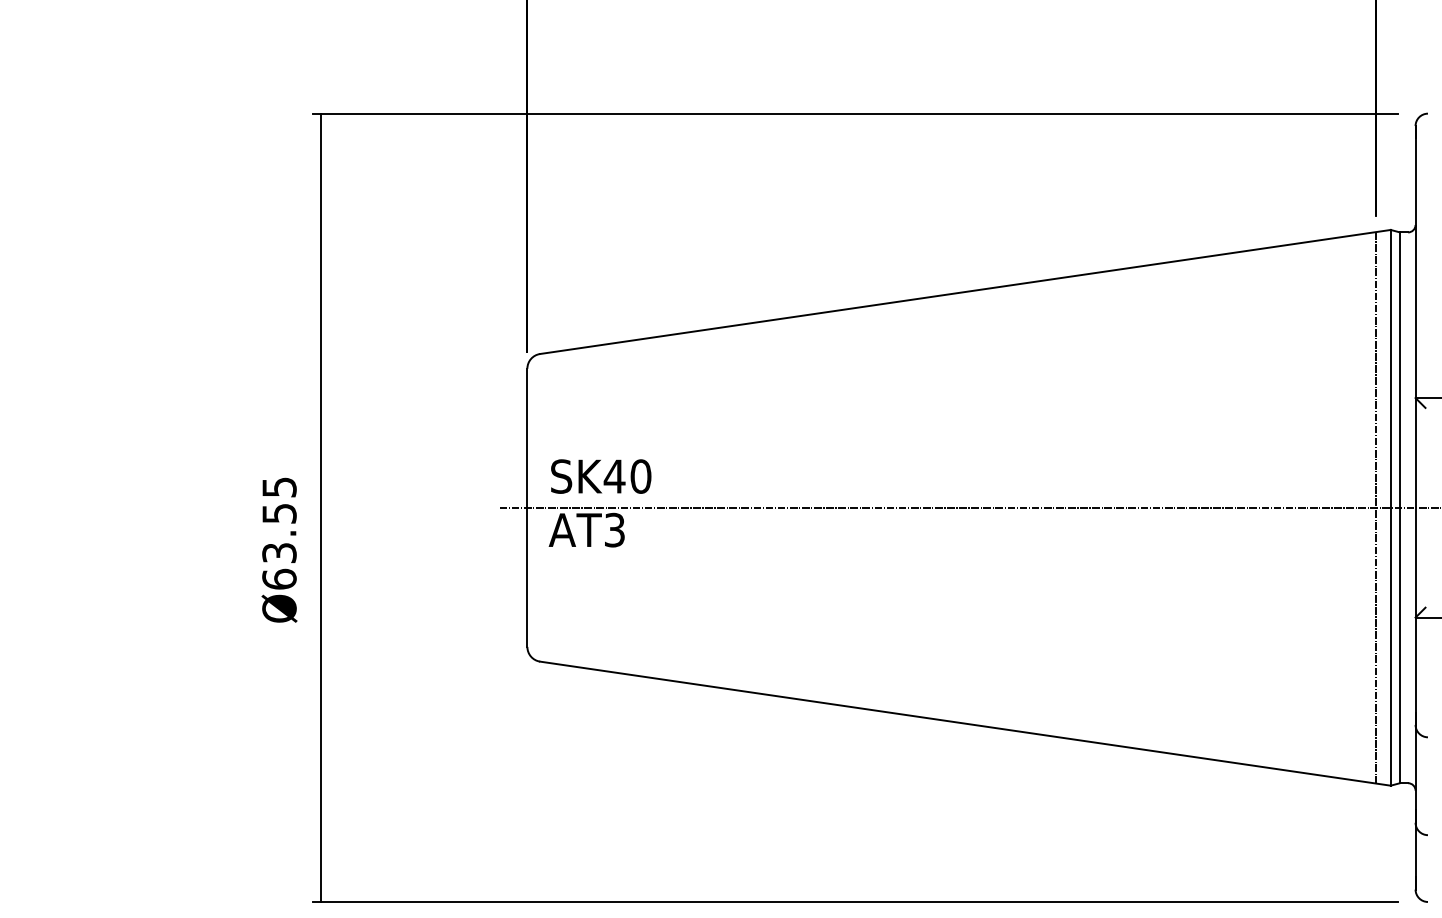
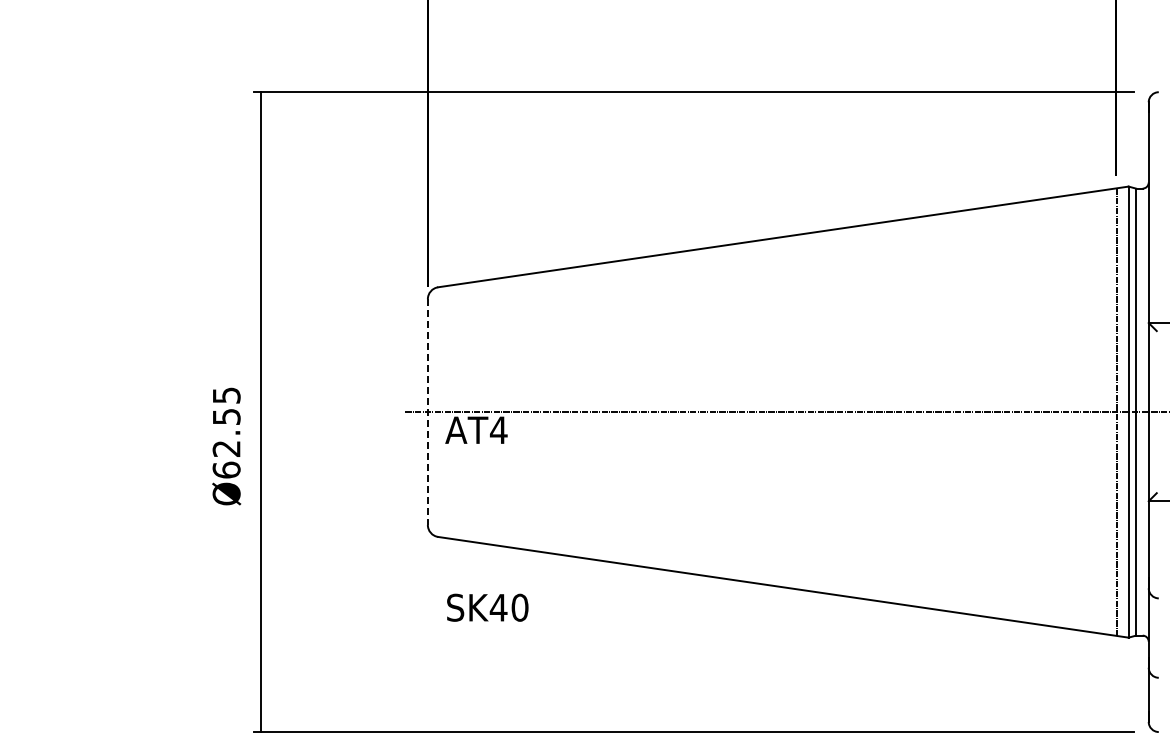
text: (600, 476) -> (487, 607), moved
line: (526, 508) -> (427, 412), solid -> dashed
text: (614, 530) -> (498, 430), AT3 -> AT4
text: (279, 552) -> (226, 448), Ø63.55 -> Ø62.55

